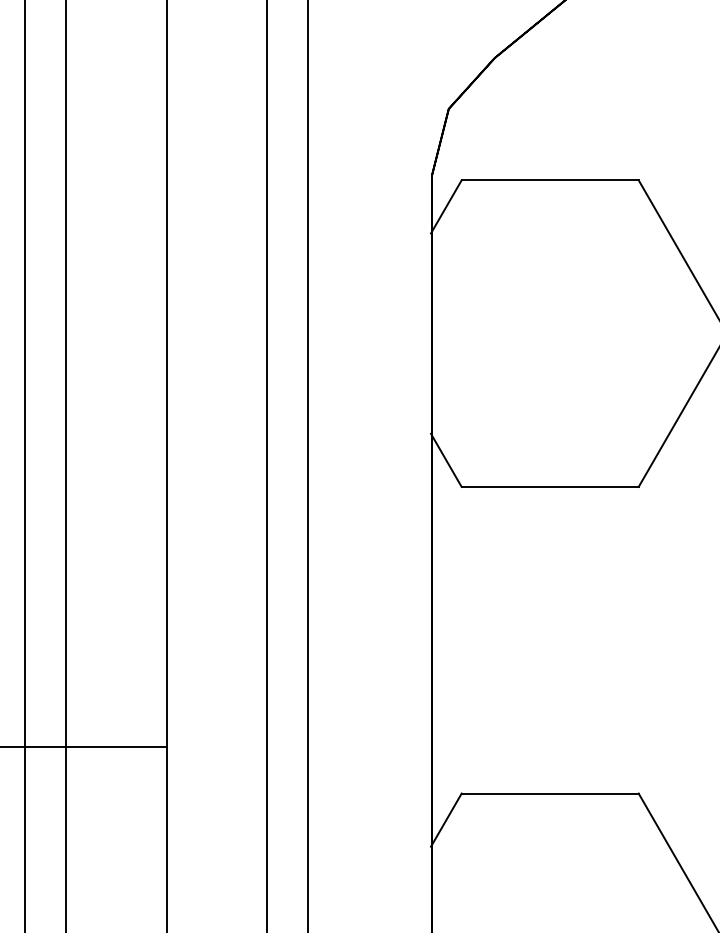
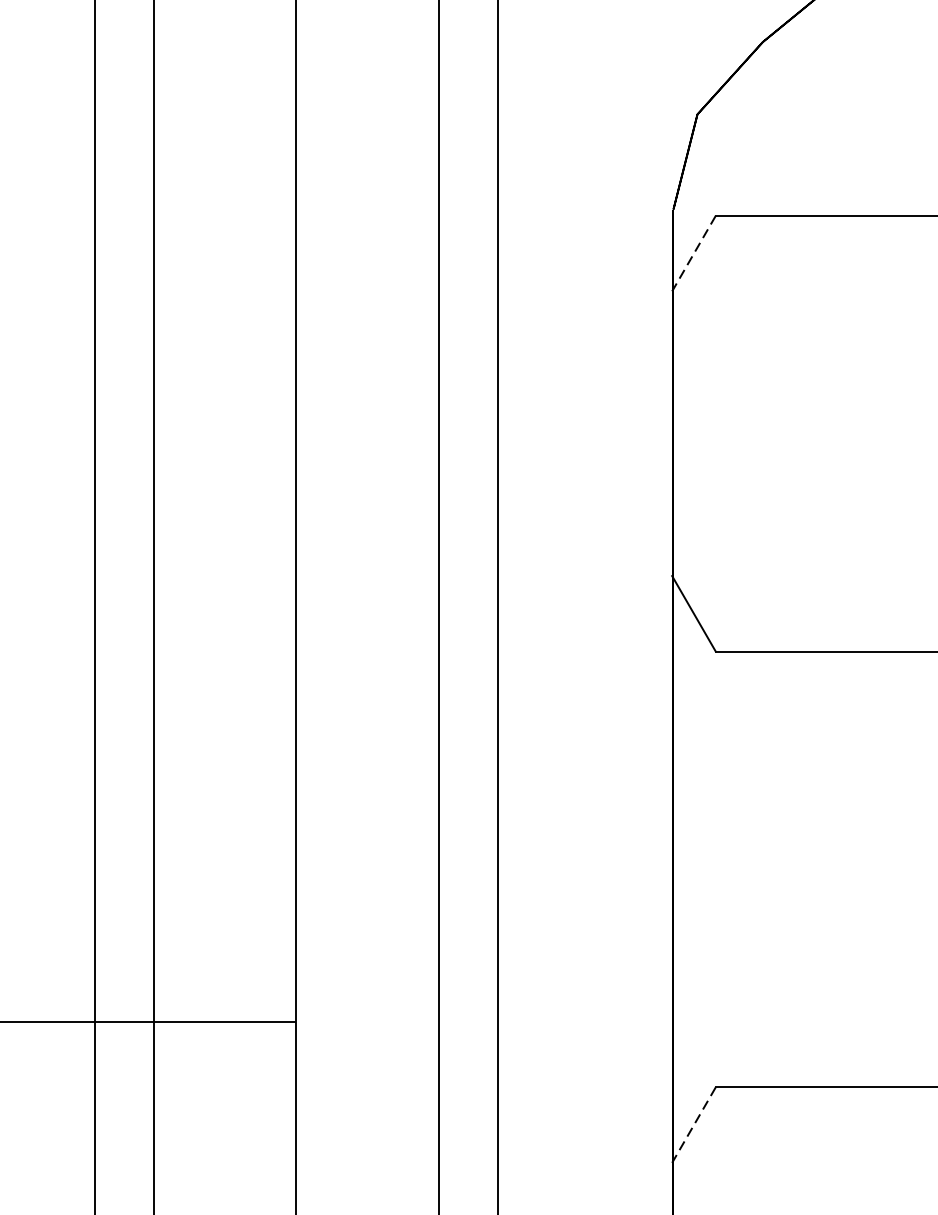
line: (446, 206) -> (694, 253), solid -> dashed
line: (446, 820) -> (694, 1125), solid -> dashed

